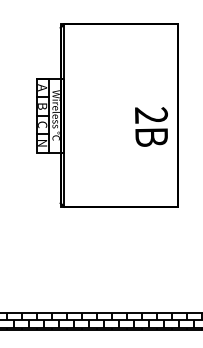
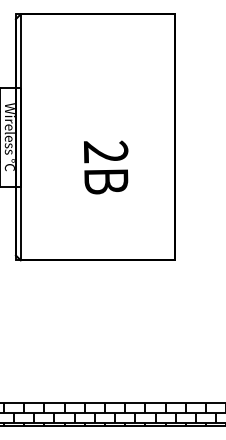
text: (151, 126) -> (106, 166), moved

